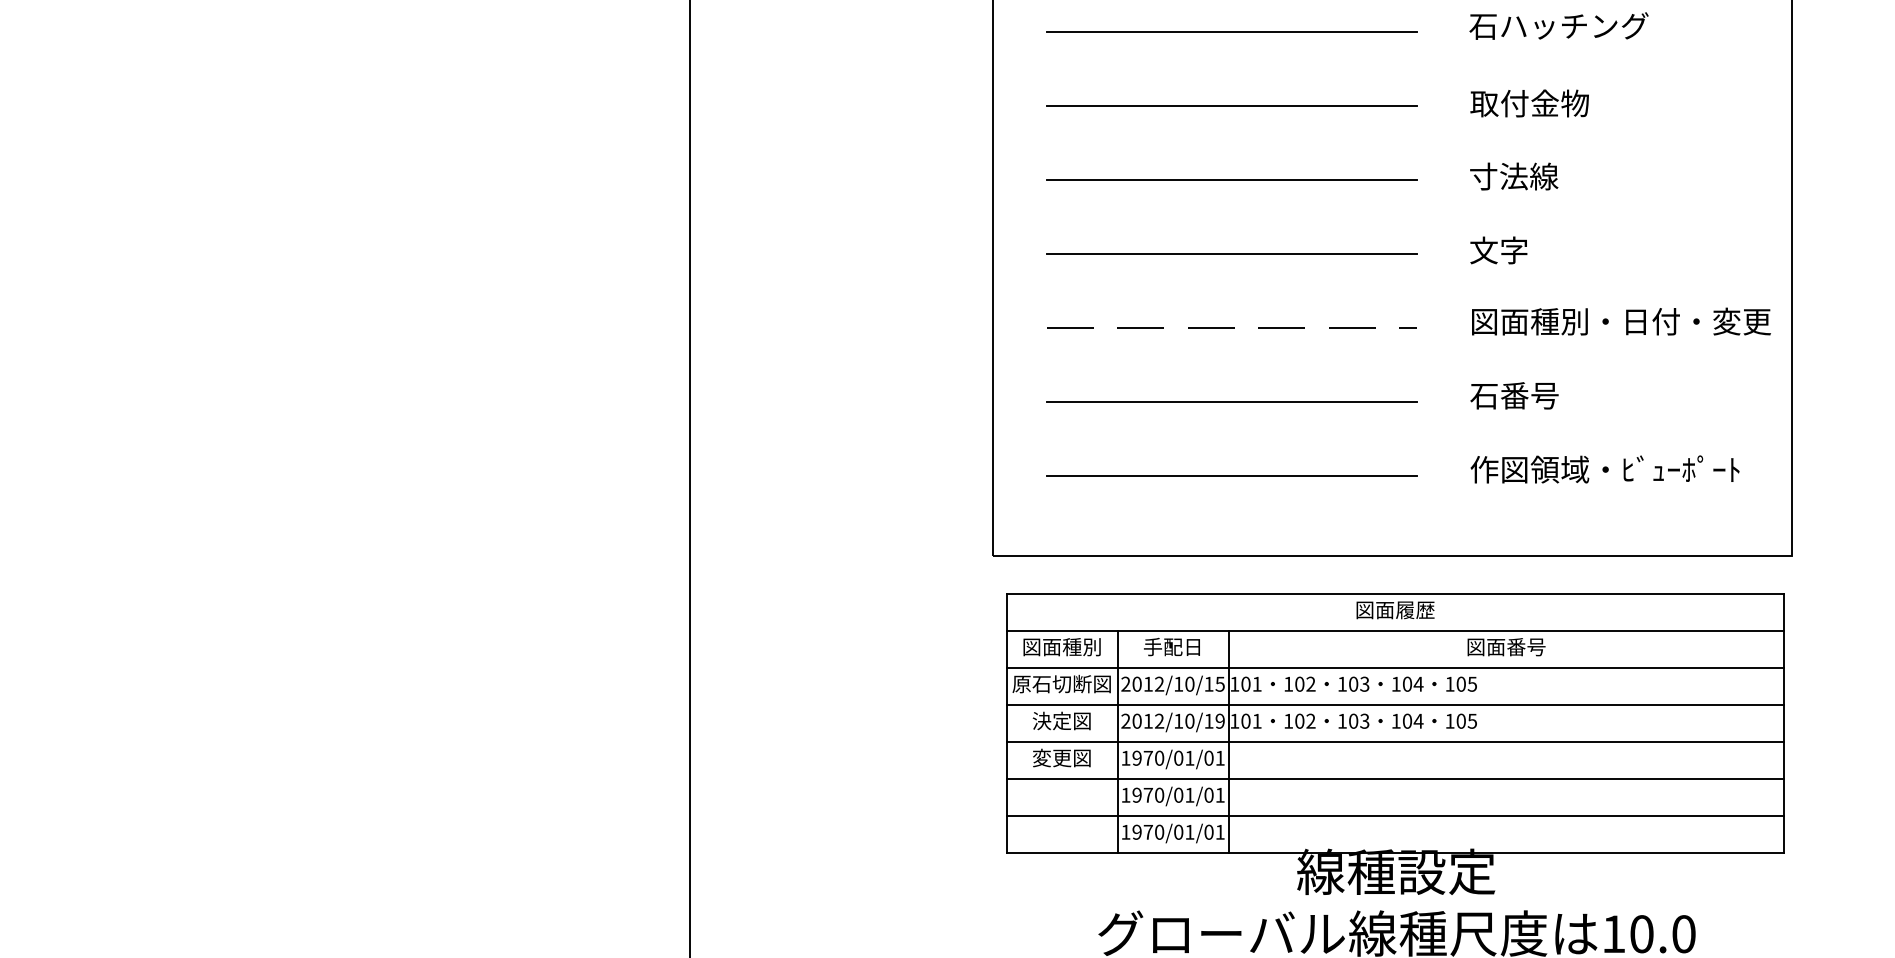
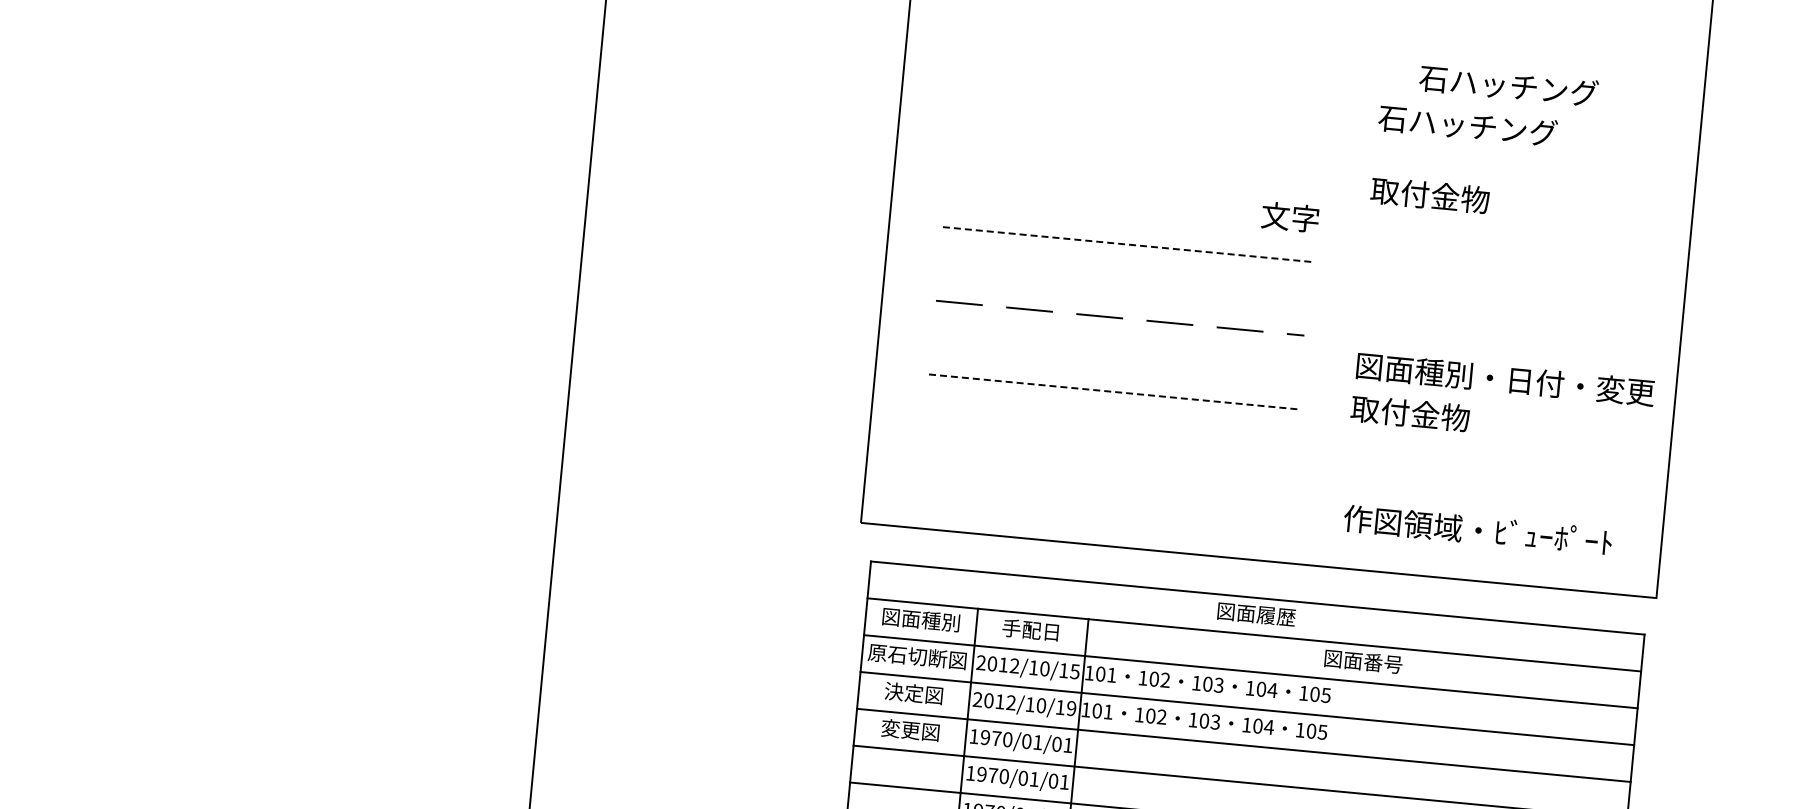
text: (1558, 25) -> (1508, 85), moved
line: (1231, 31) -> (1147, 23), removed
text: (1559, 103) -> (1467, 125), 取付金物 -> 石ハッチング
line: (1231, 105) -> (1140, 96), removed
text: (1528, 176) -> (1429, 195), 寸法線 -> 取付金物
line: (1231, 179) -> (1133, 170), removed
text: (1498, 250) -> (1290, 217), moved
line: (1232, 253) -> (1127, 244), solid -> dashed
text: (1621, 321) -> (1505, 379), moved
text: (1529, 395) -> (1410, 413), 石番号 -> 取付金物
line: (1232, 401) -> (1113, 391), solid -> dashed
text: (1604, 469) -> (1477, 530), moved
line: (1231, 476) -> (1105, 466), removed

